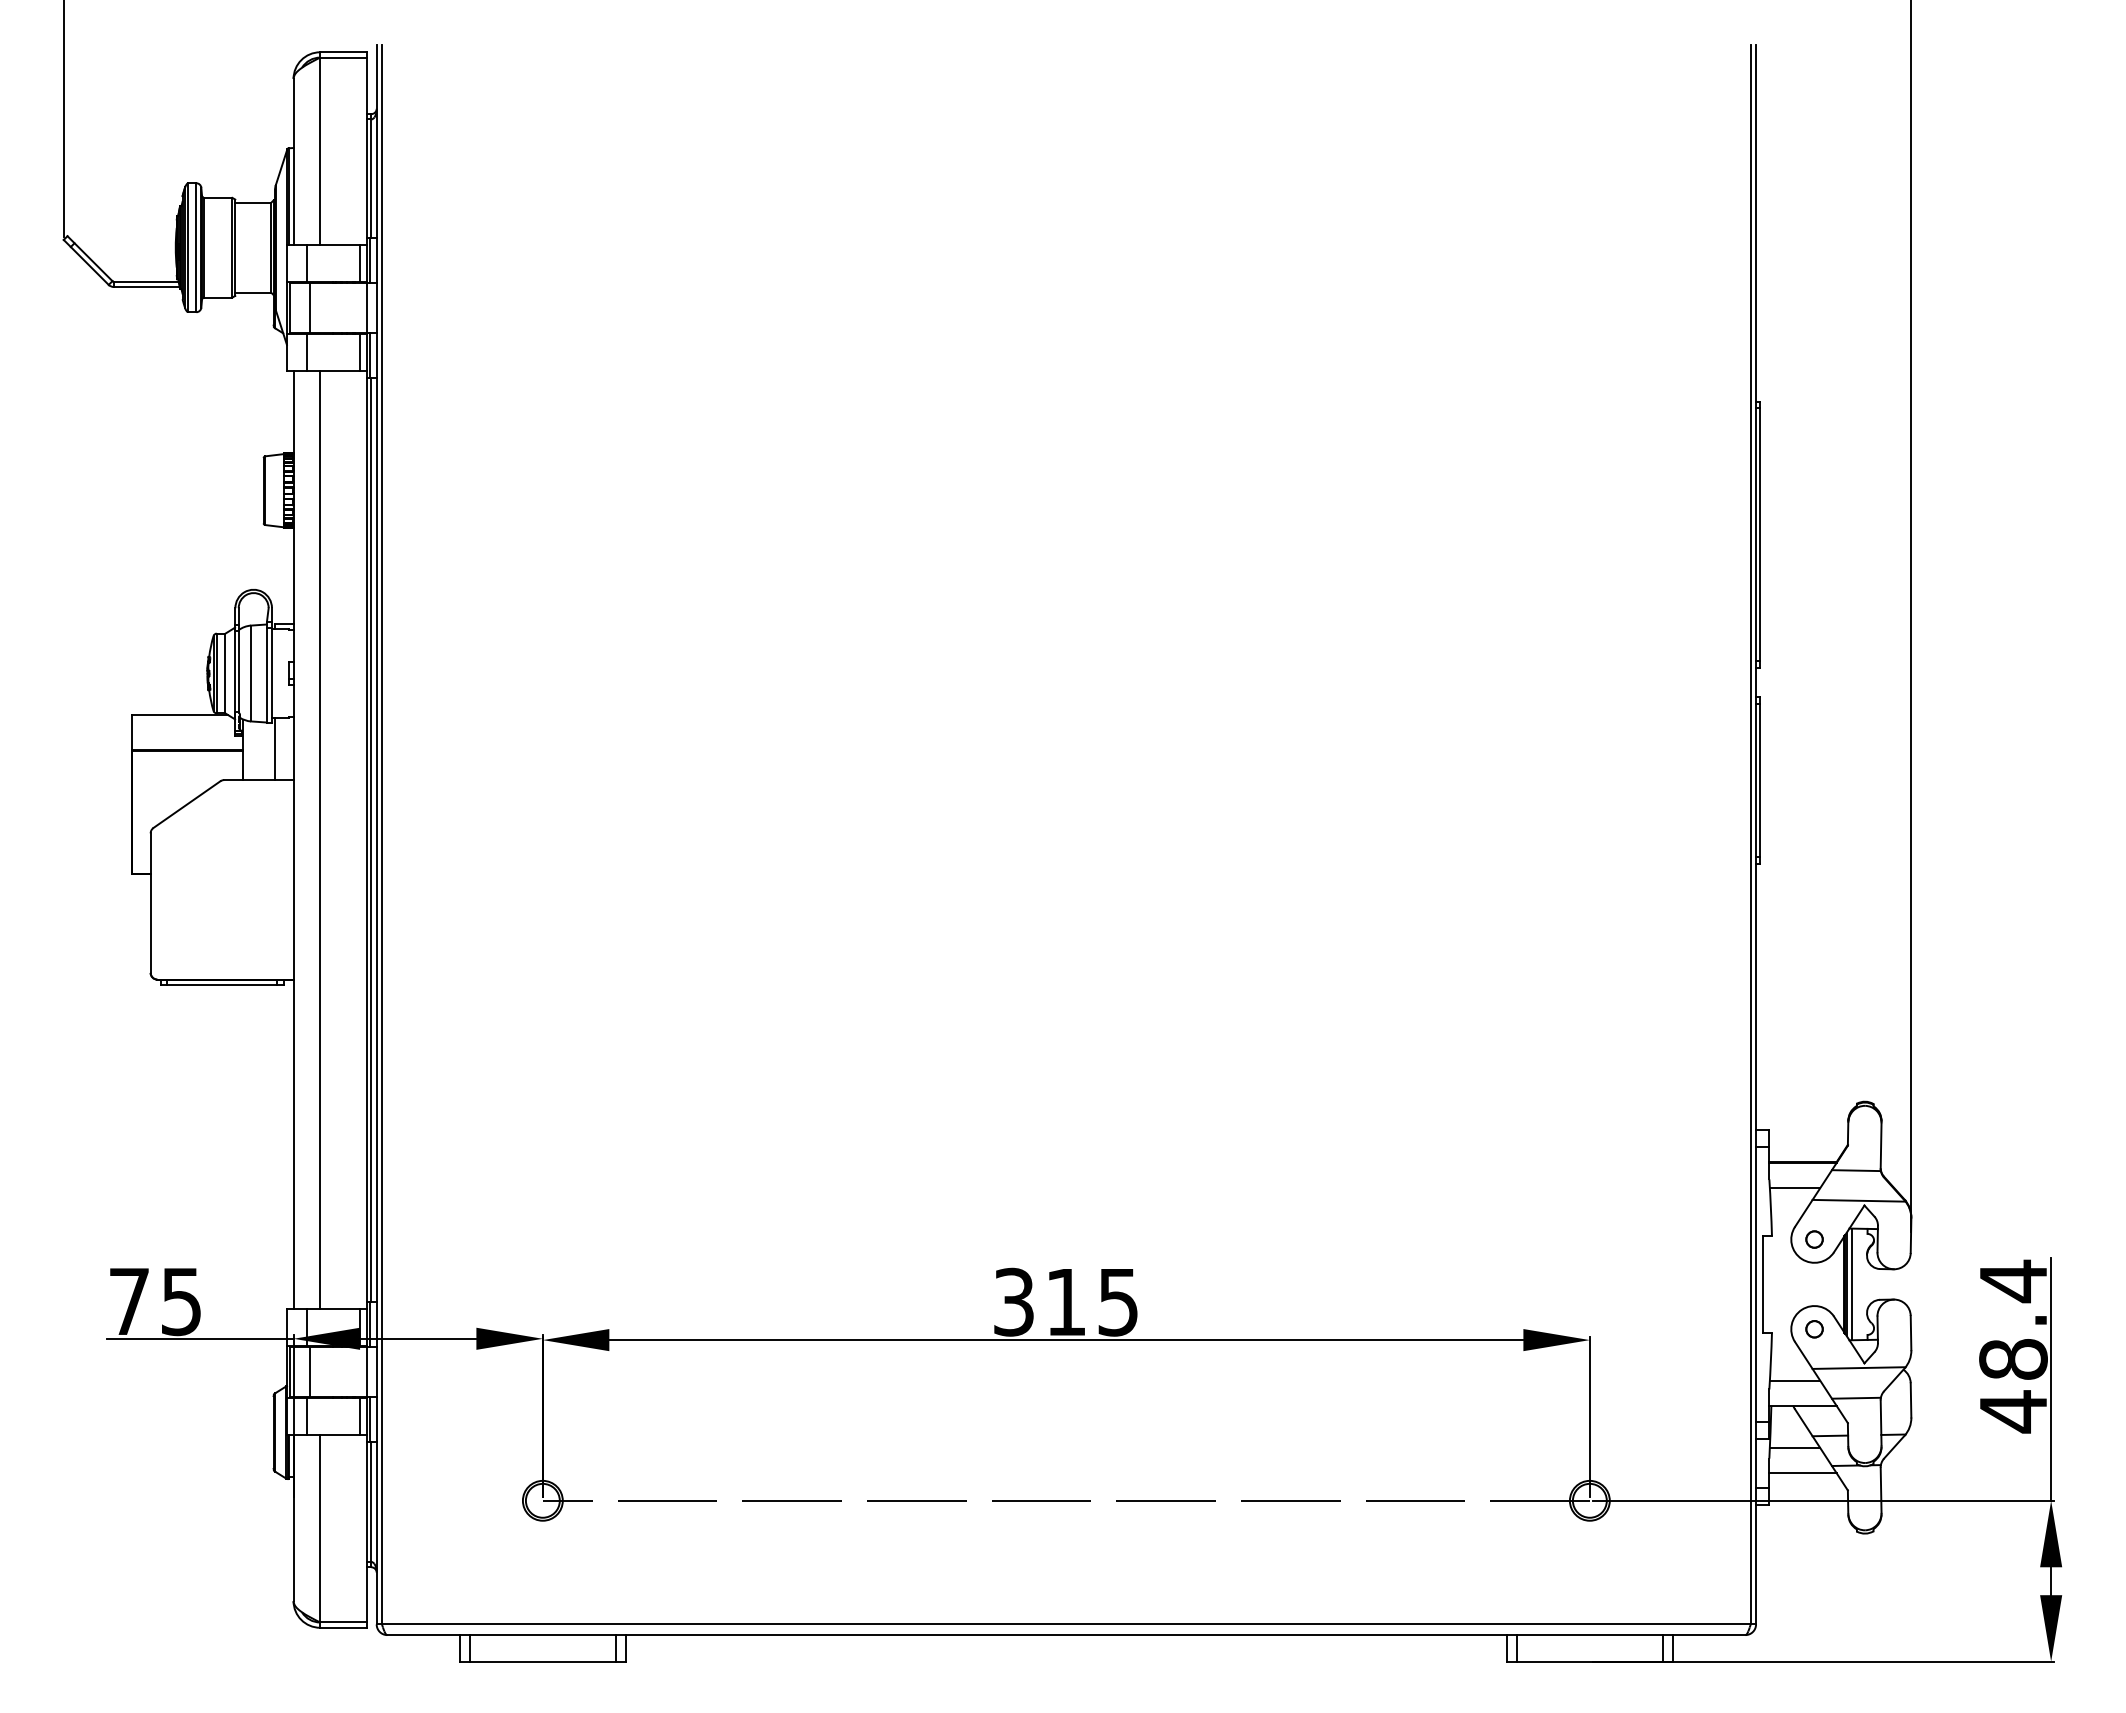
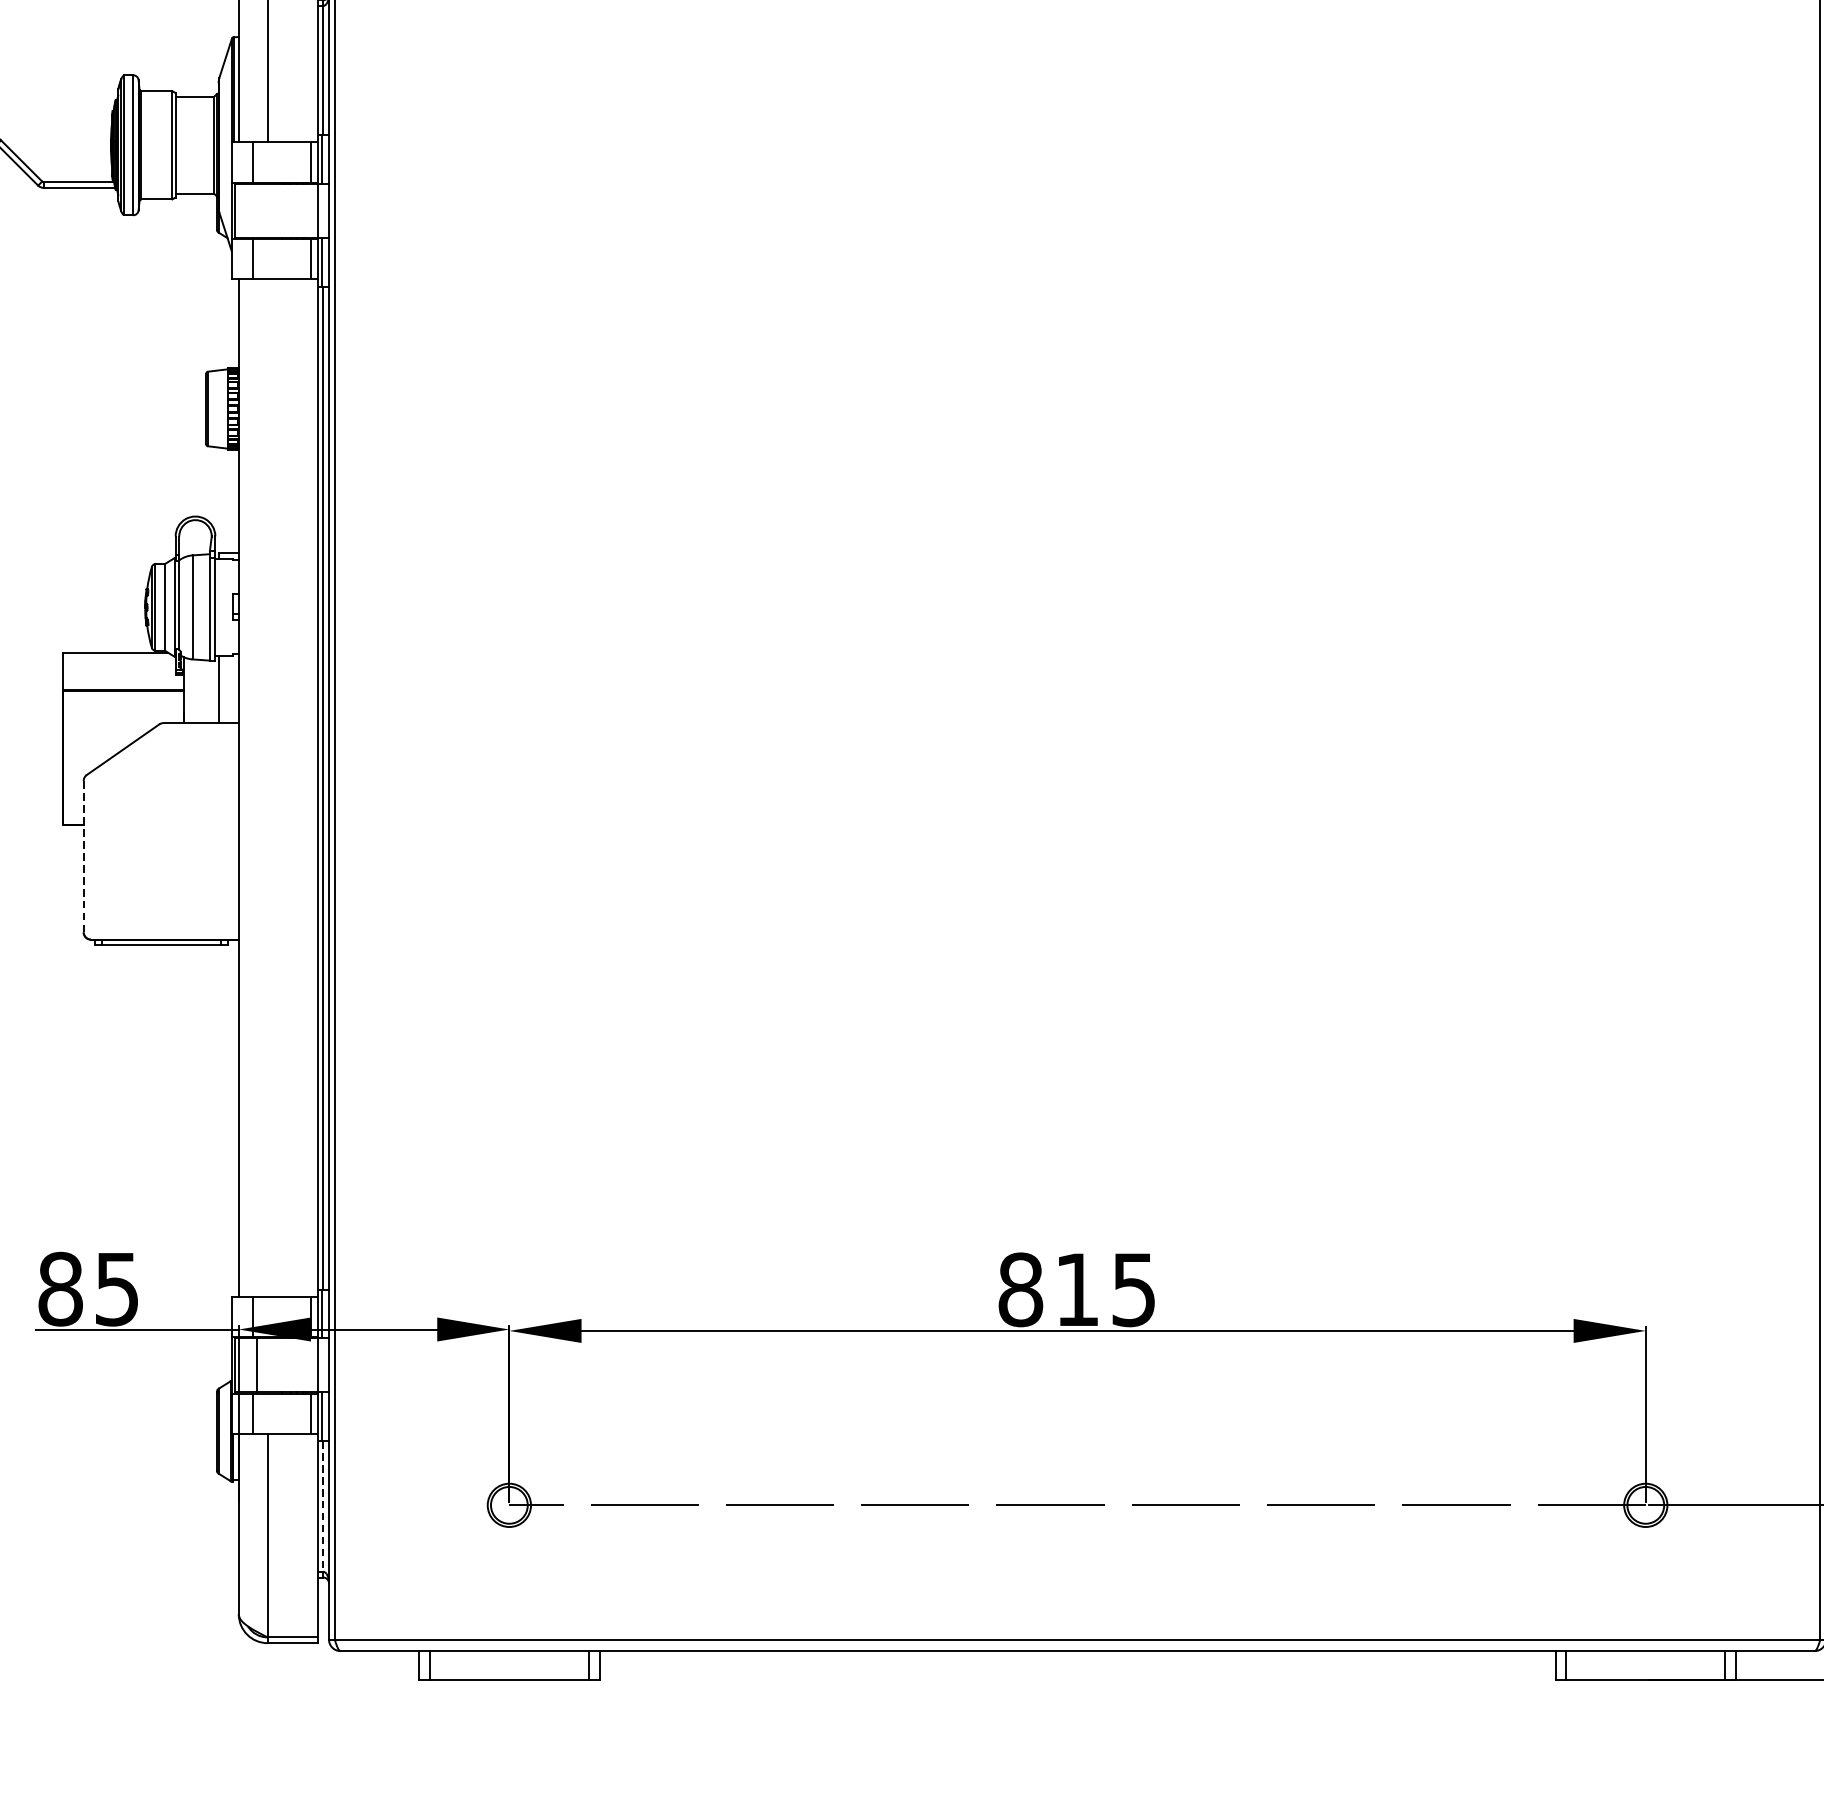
line: (310, 308) -> (257, 211), removed
line: (320, 839) -> (268, 787), removed
line: (150, 903) -> (83, 857), solid -> dashed
text: (129, 1301) -> (60, 1289), 75 -> 85
text: (1013, 1301) -> (1020, 1289), 315 -> 815
line: (371, 1504) -> (323, 1509), solid -> dashed

